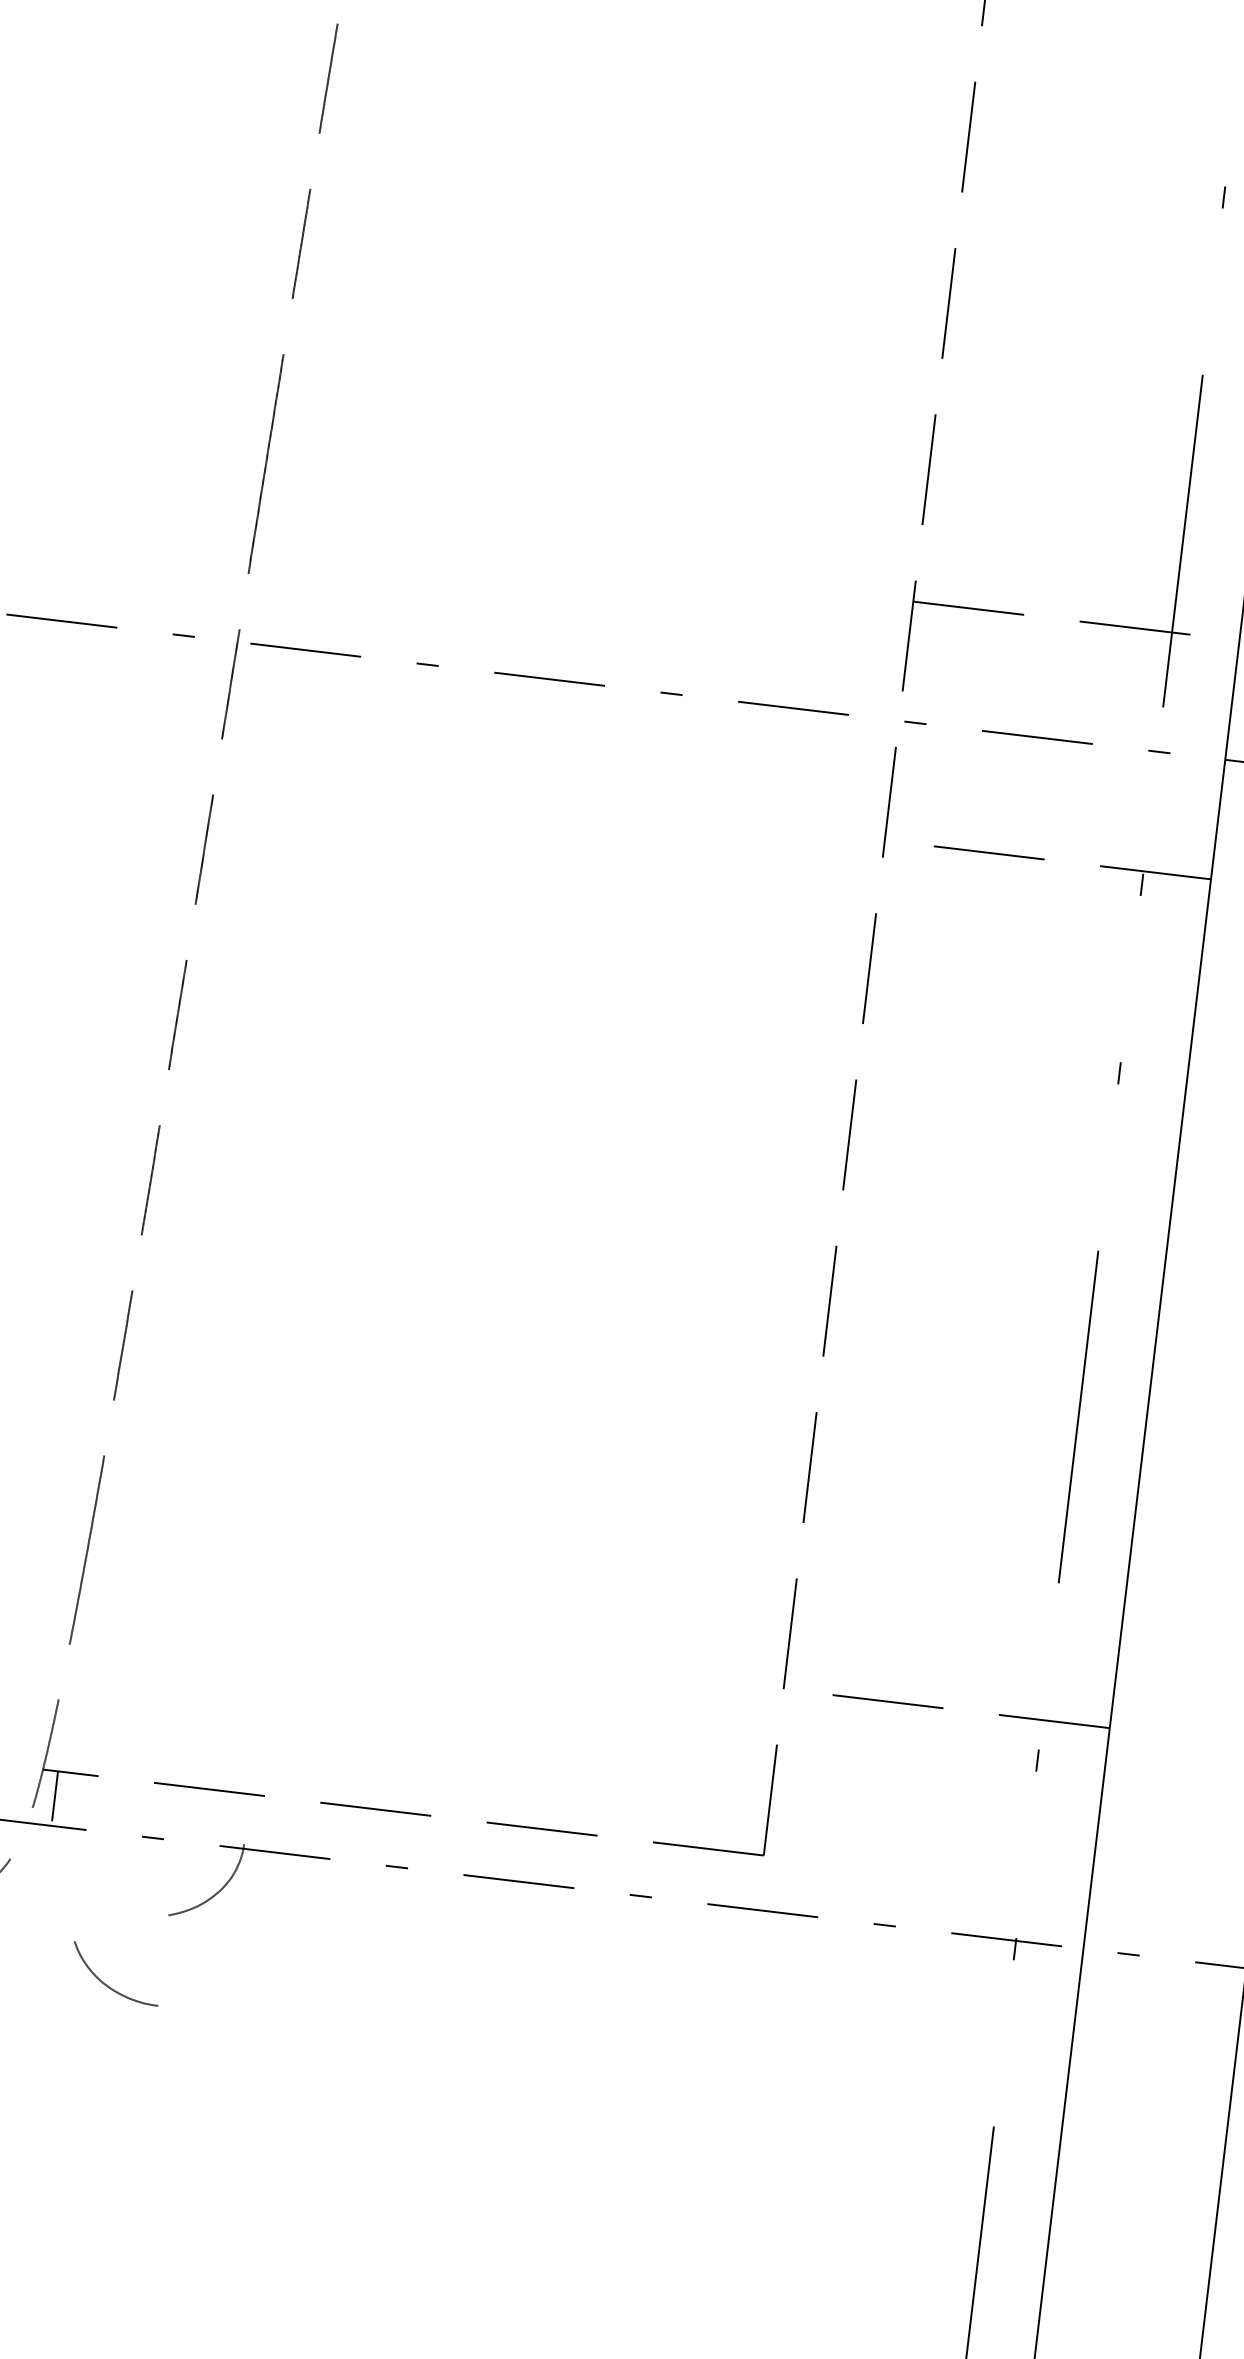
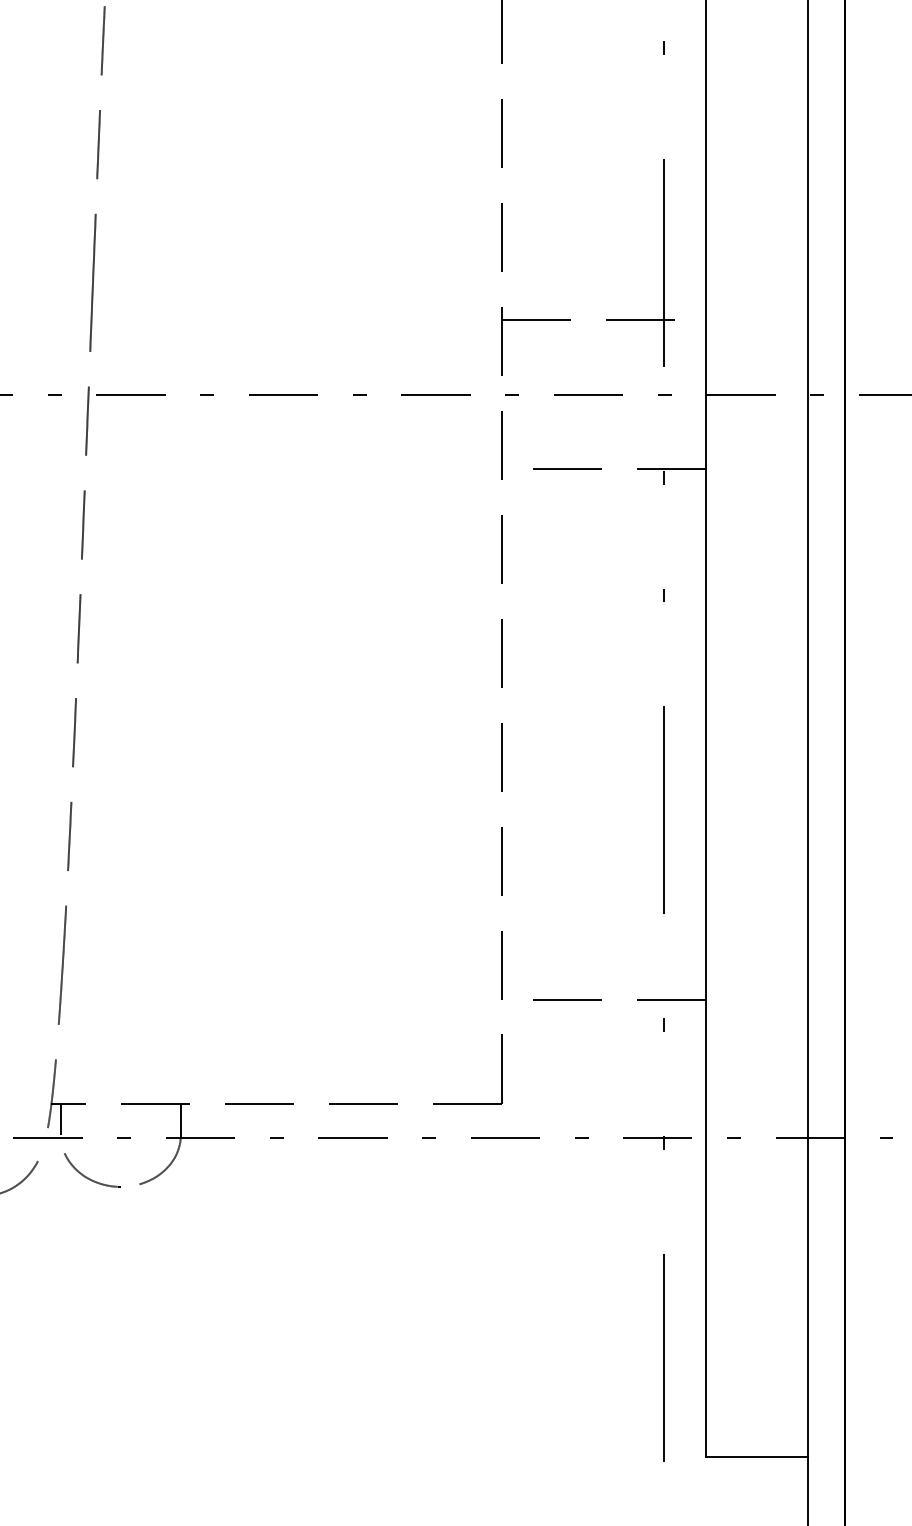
line: (246, 1817) -> (180, 1118), added
curve: (108, 1984) -> (88, 1177), moved

